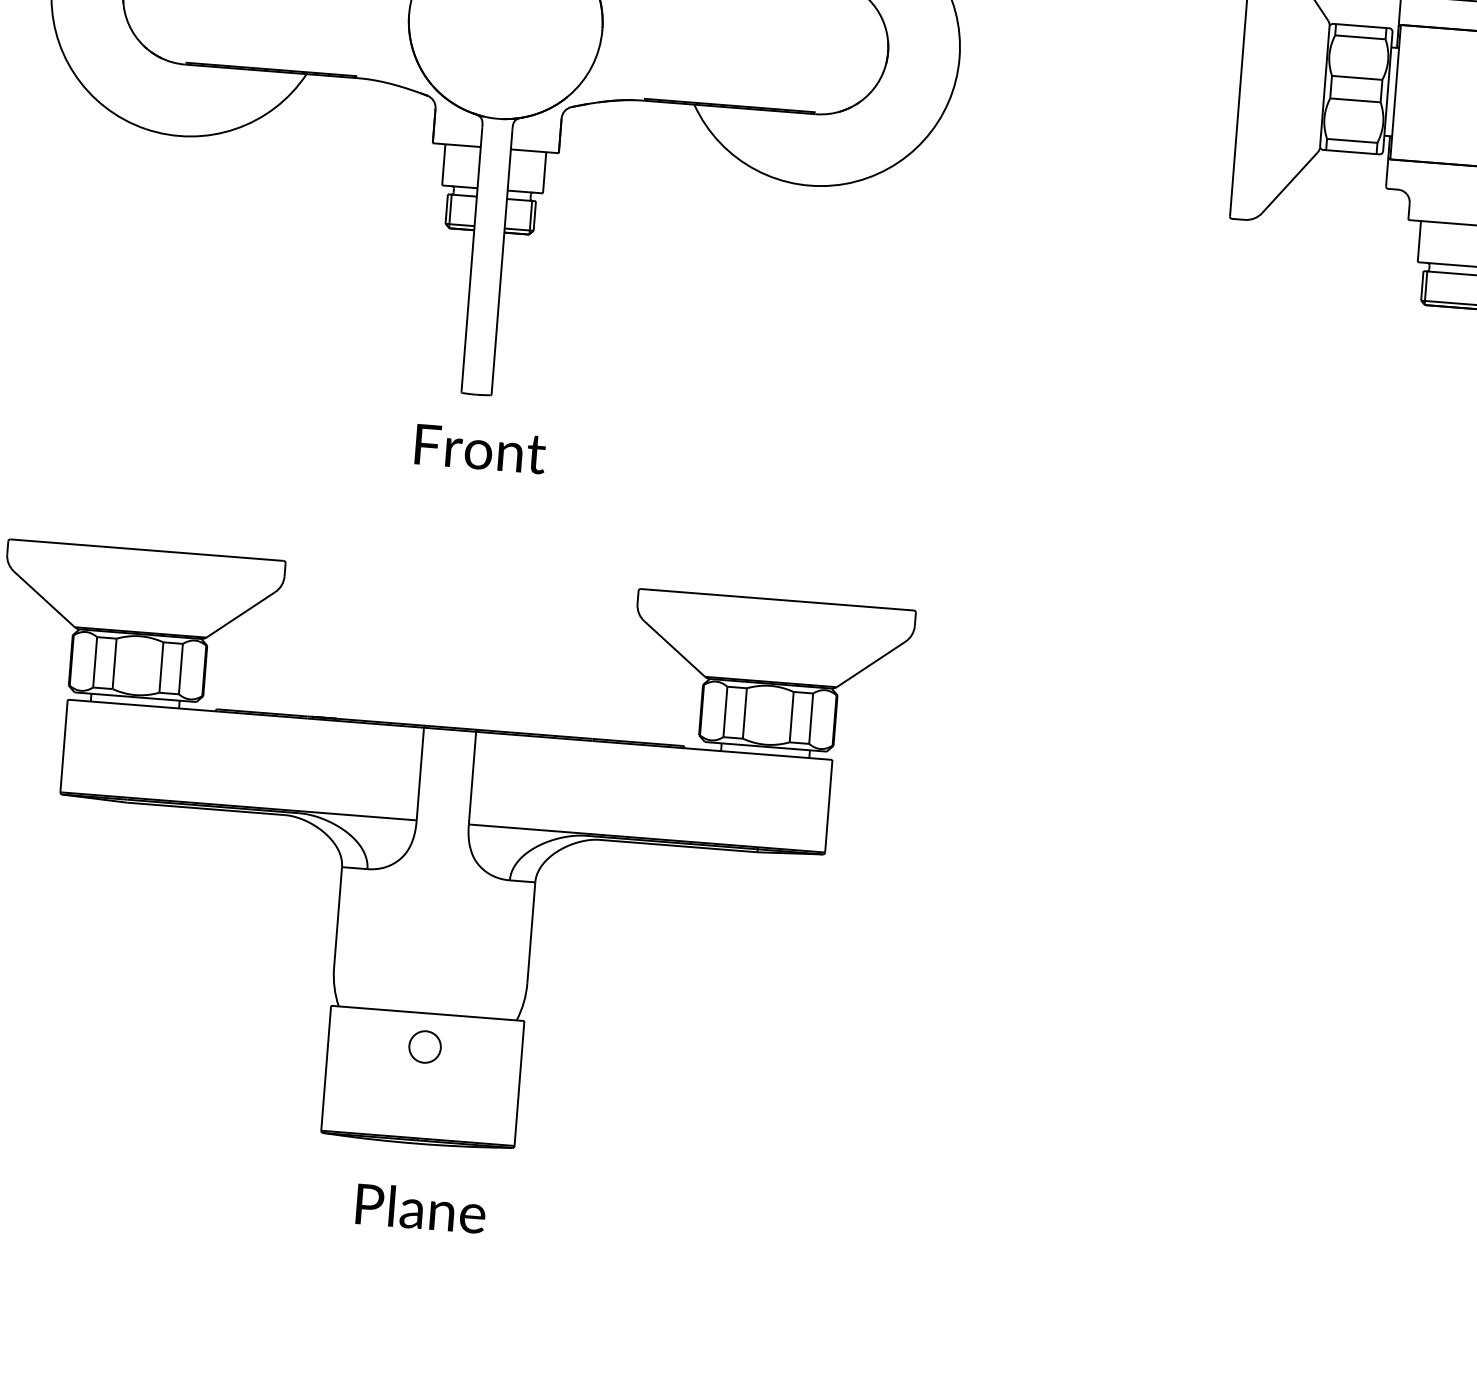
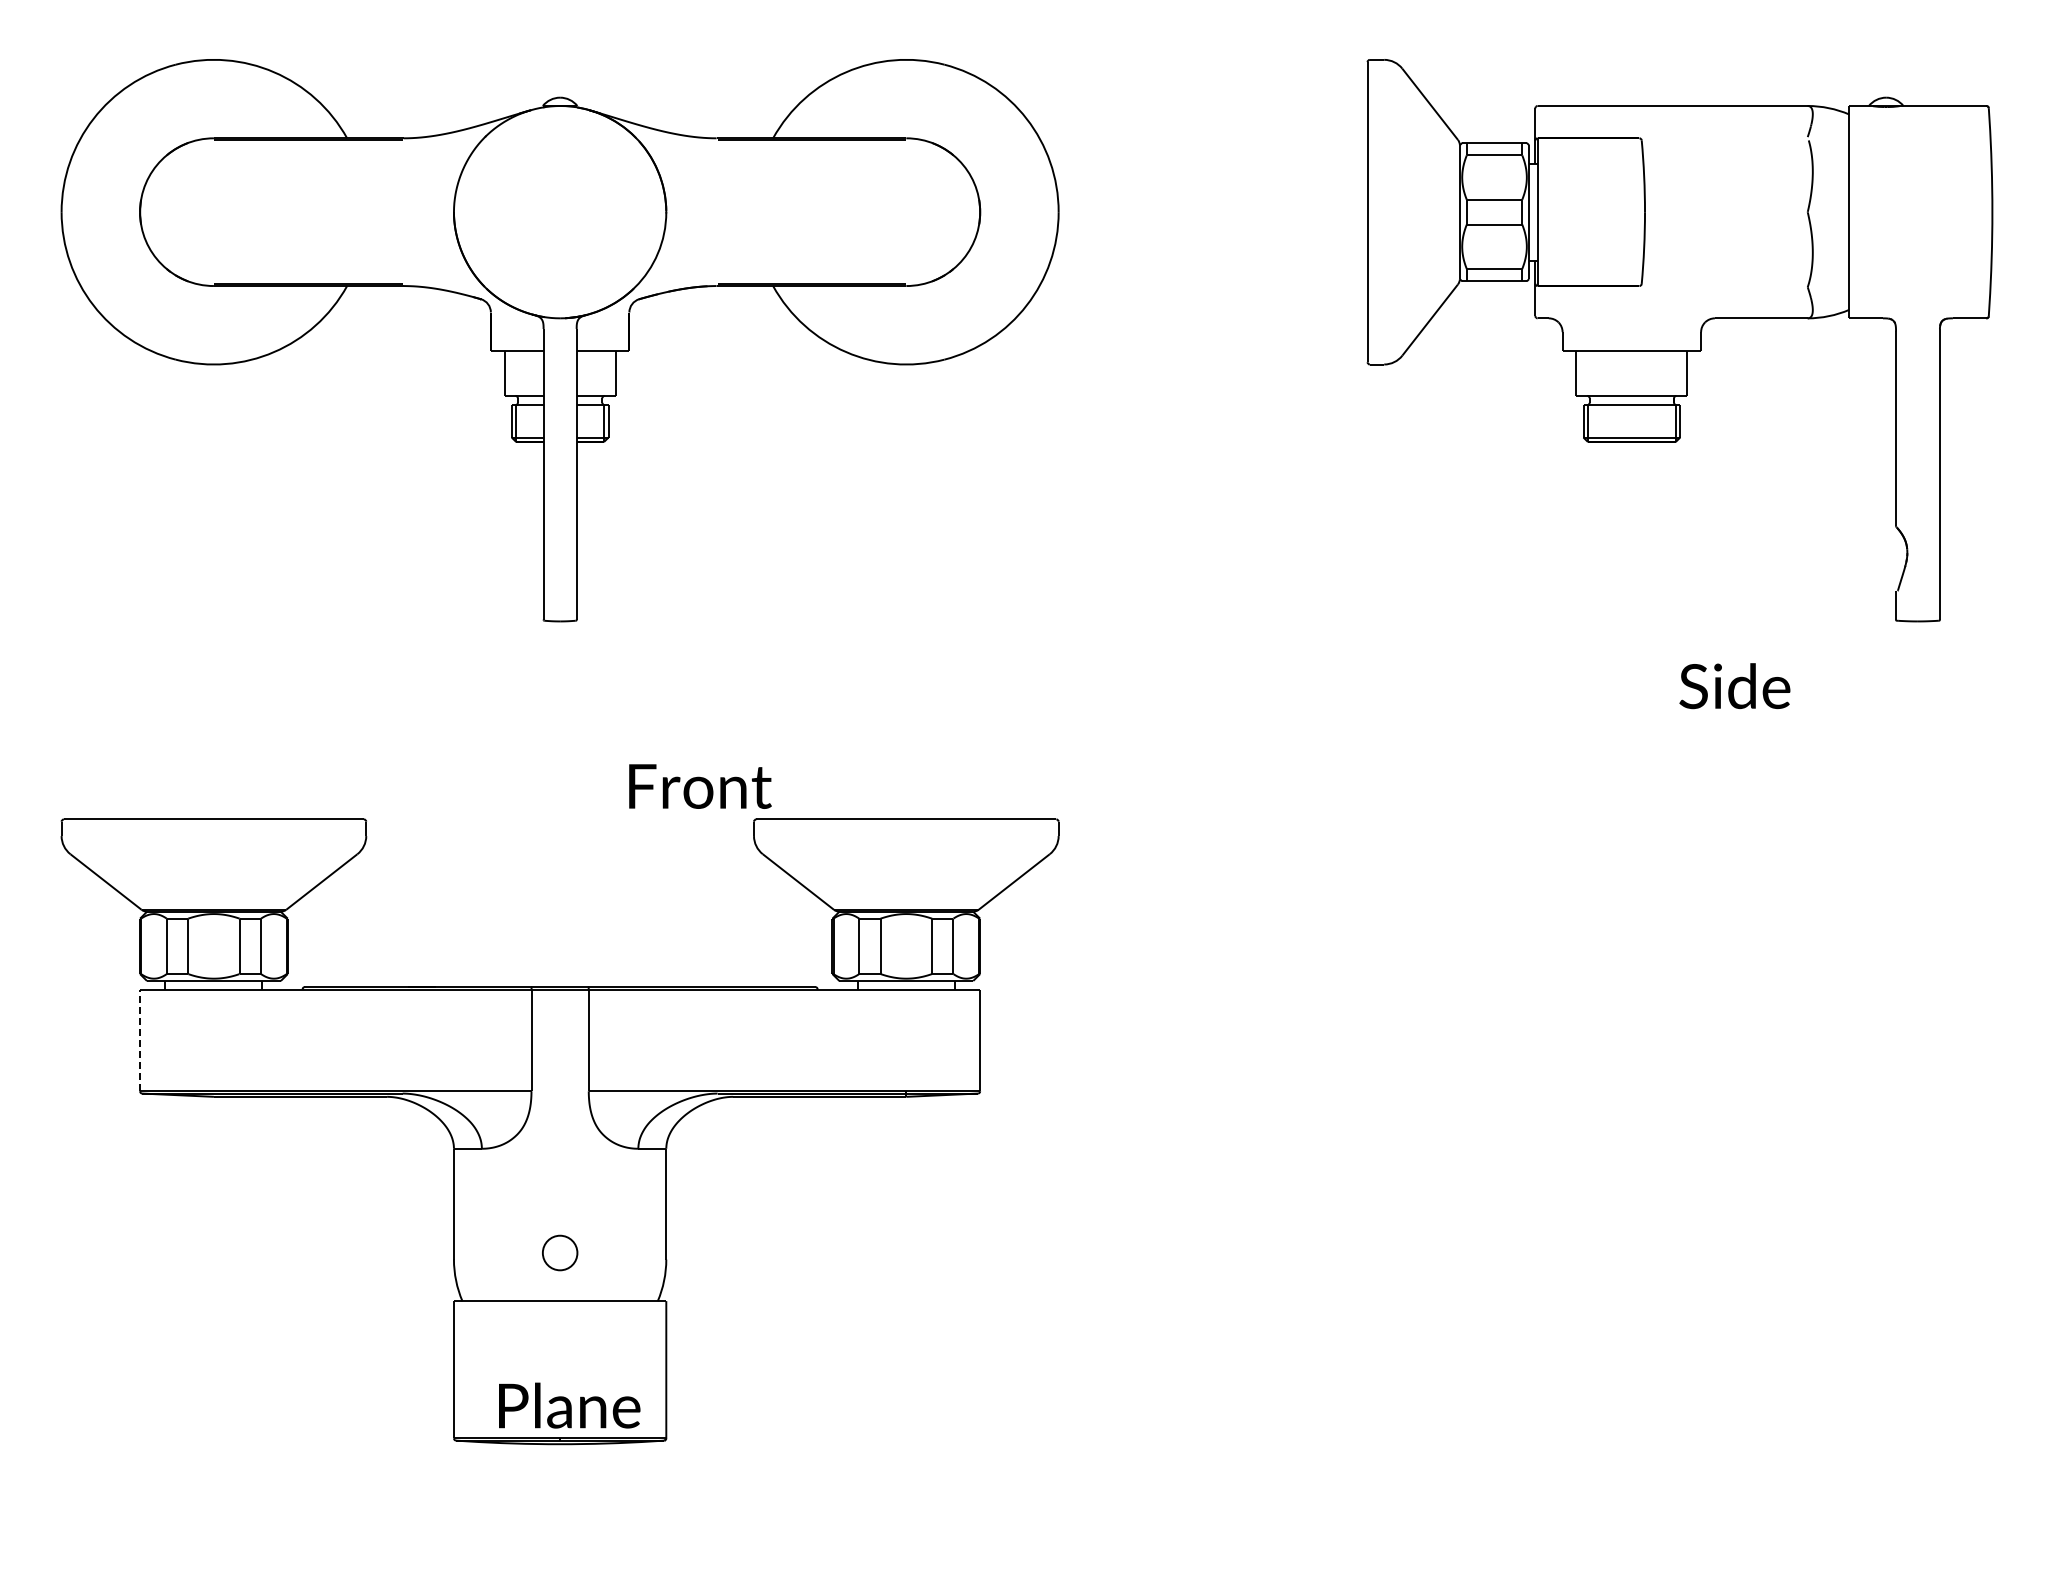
text: (480, 449) -> (700, 786), moved
line: (64, 746) -> (140, 1040), solid -> dashed
part: (425, 1046) -> (560, 1252), moved
text: (420, 1208) -> (569, 1405), moved

